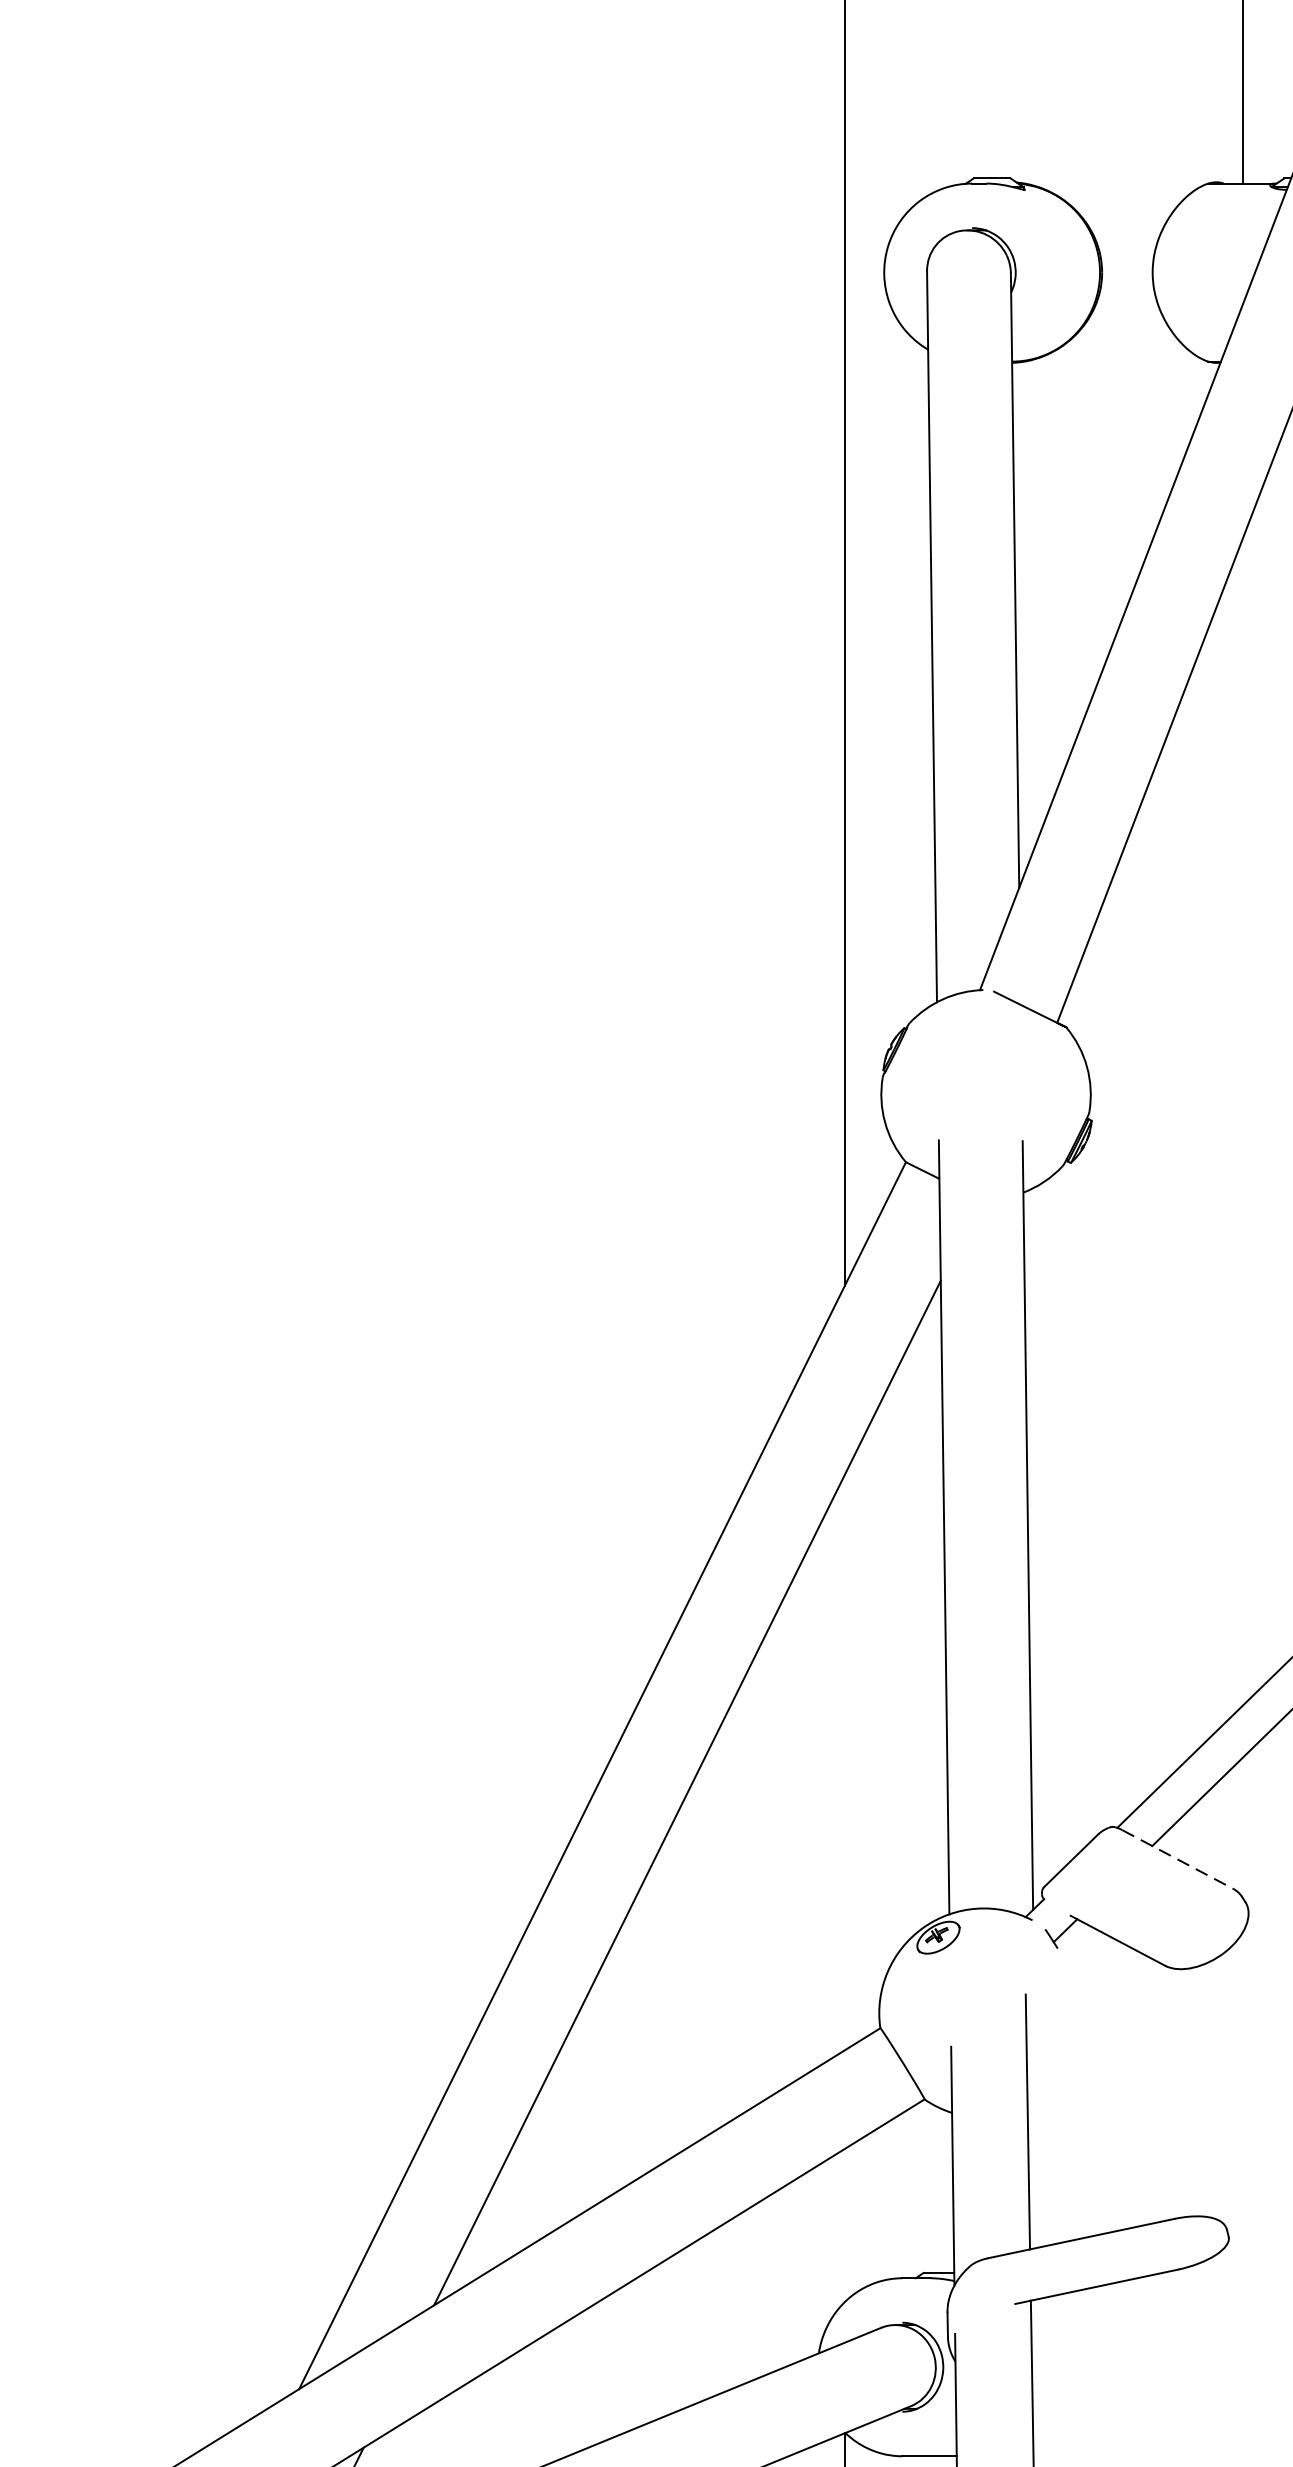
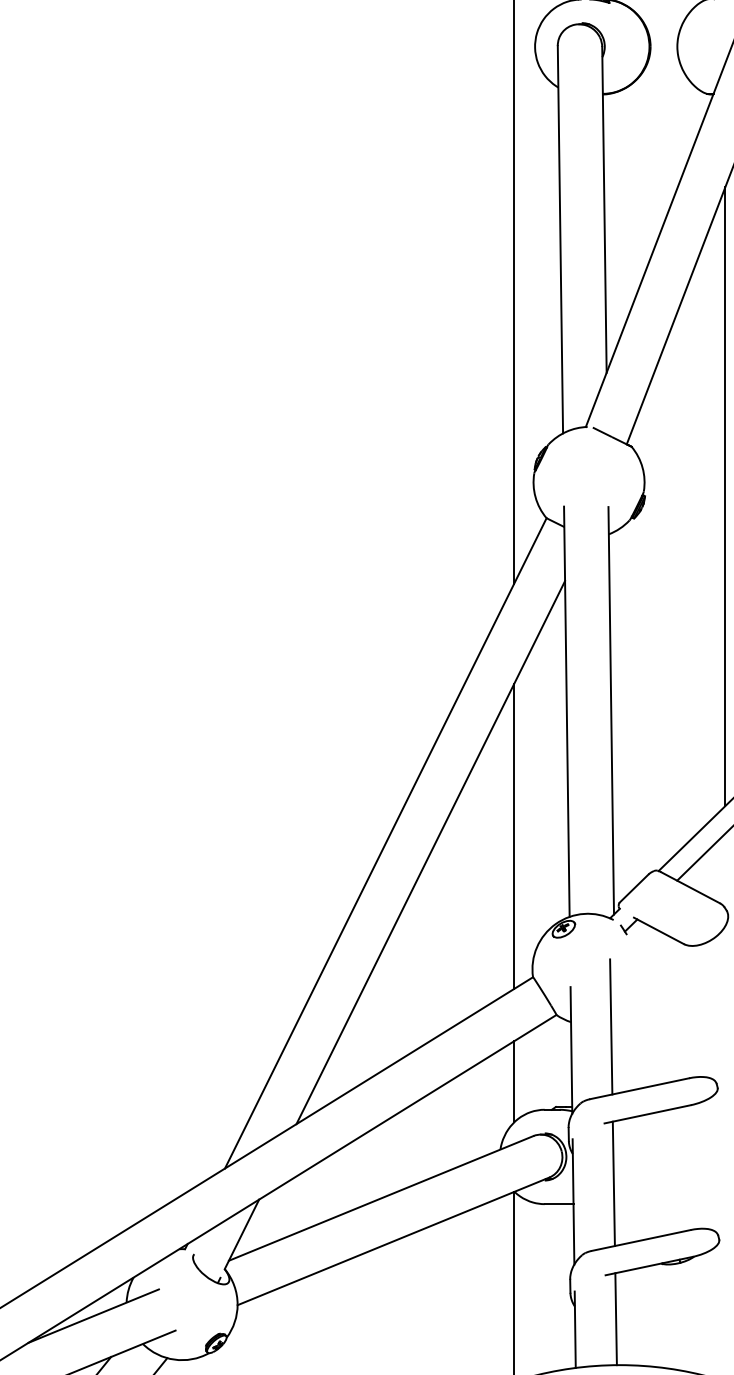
line: (1243, 1121) -> (725, 496), added
line: (845, 1762) -> (514, 836), added
line: (1179, 1860) -> (691, 888), dashed -> solid
line: (845, 2224) -> (514, 1081), added

